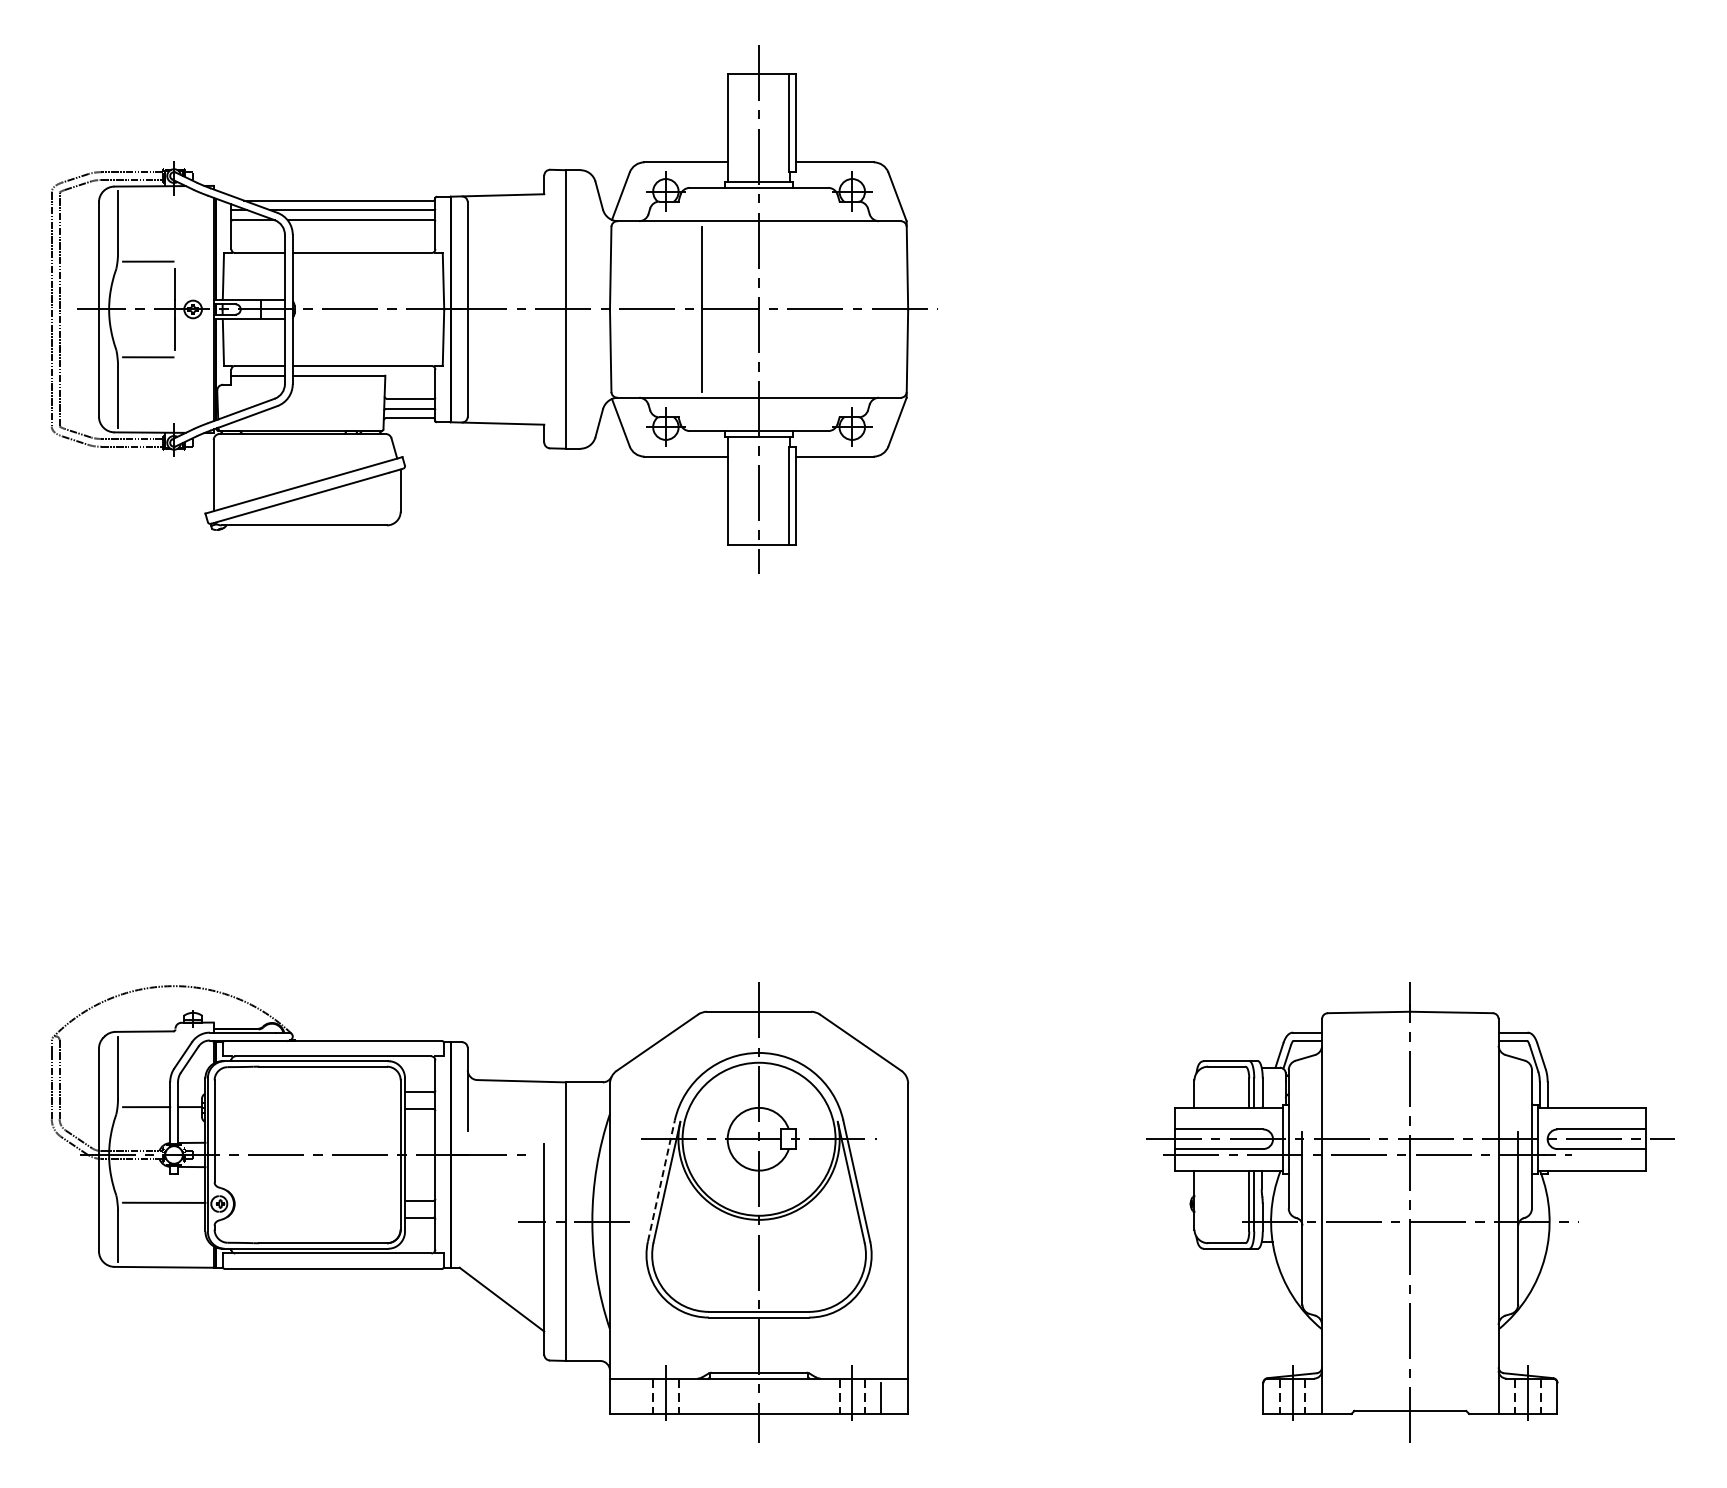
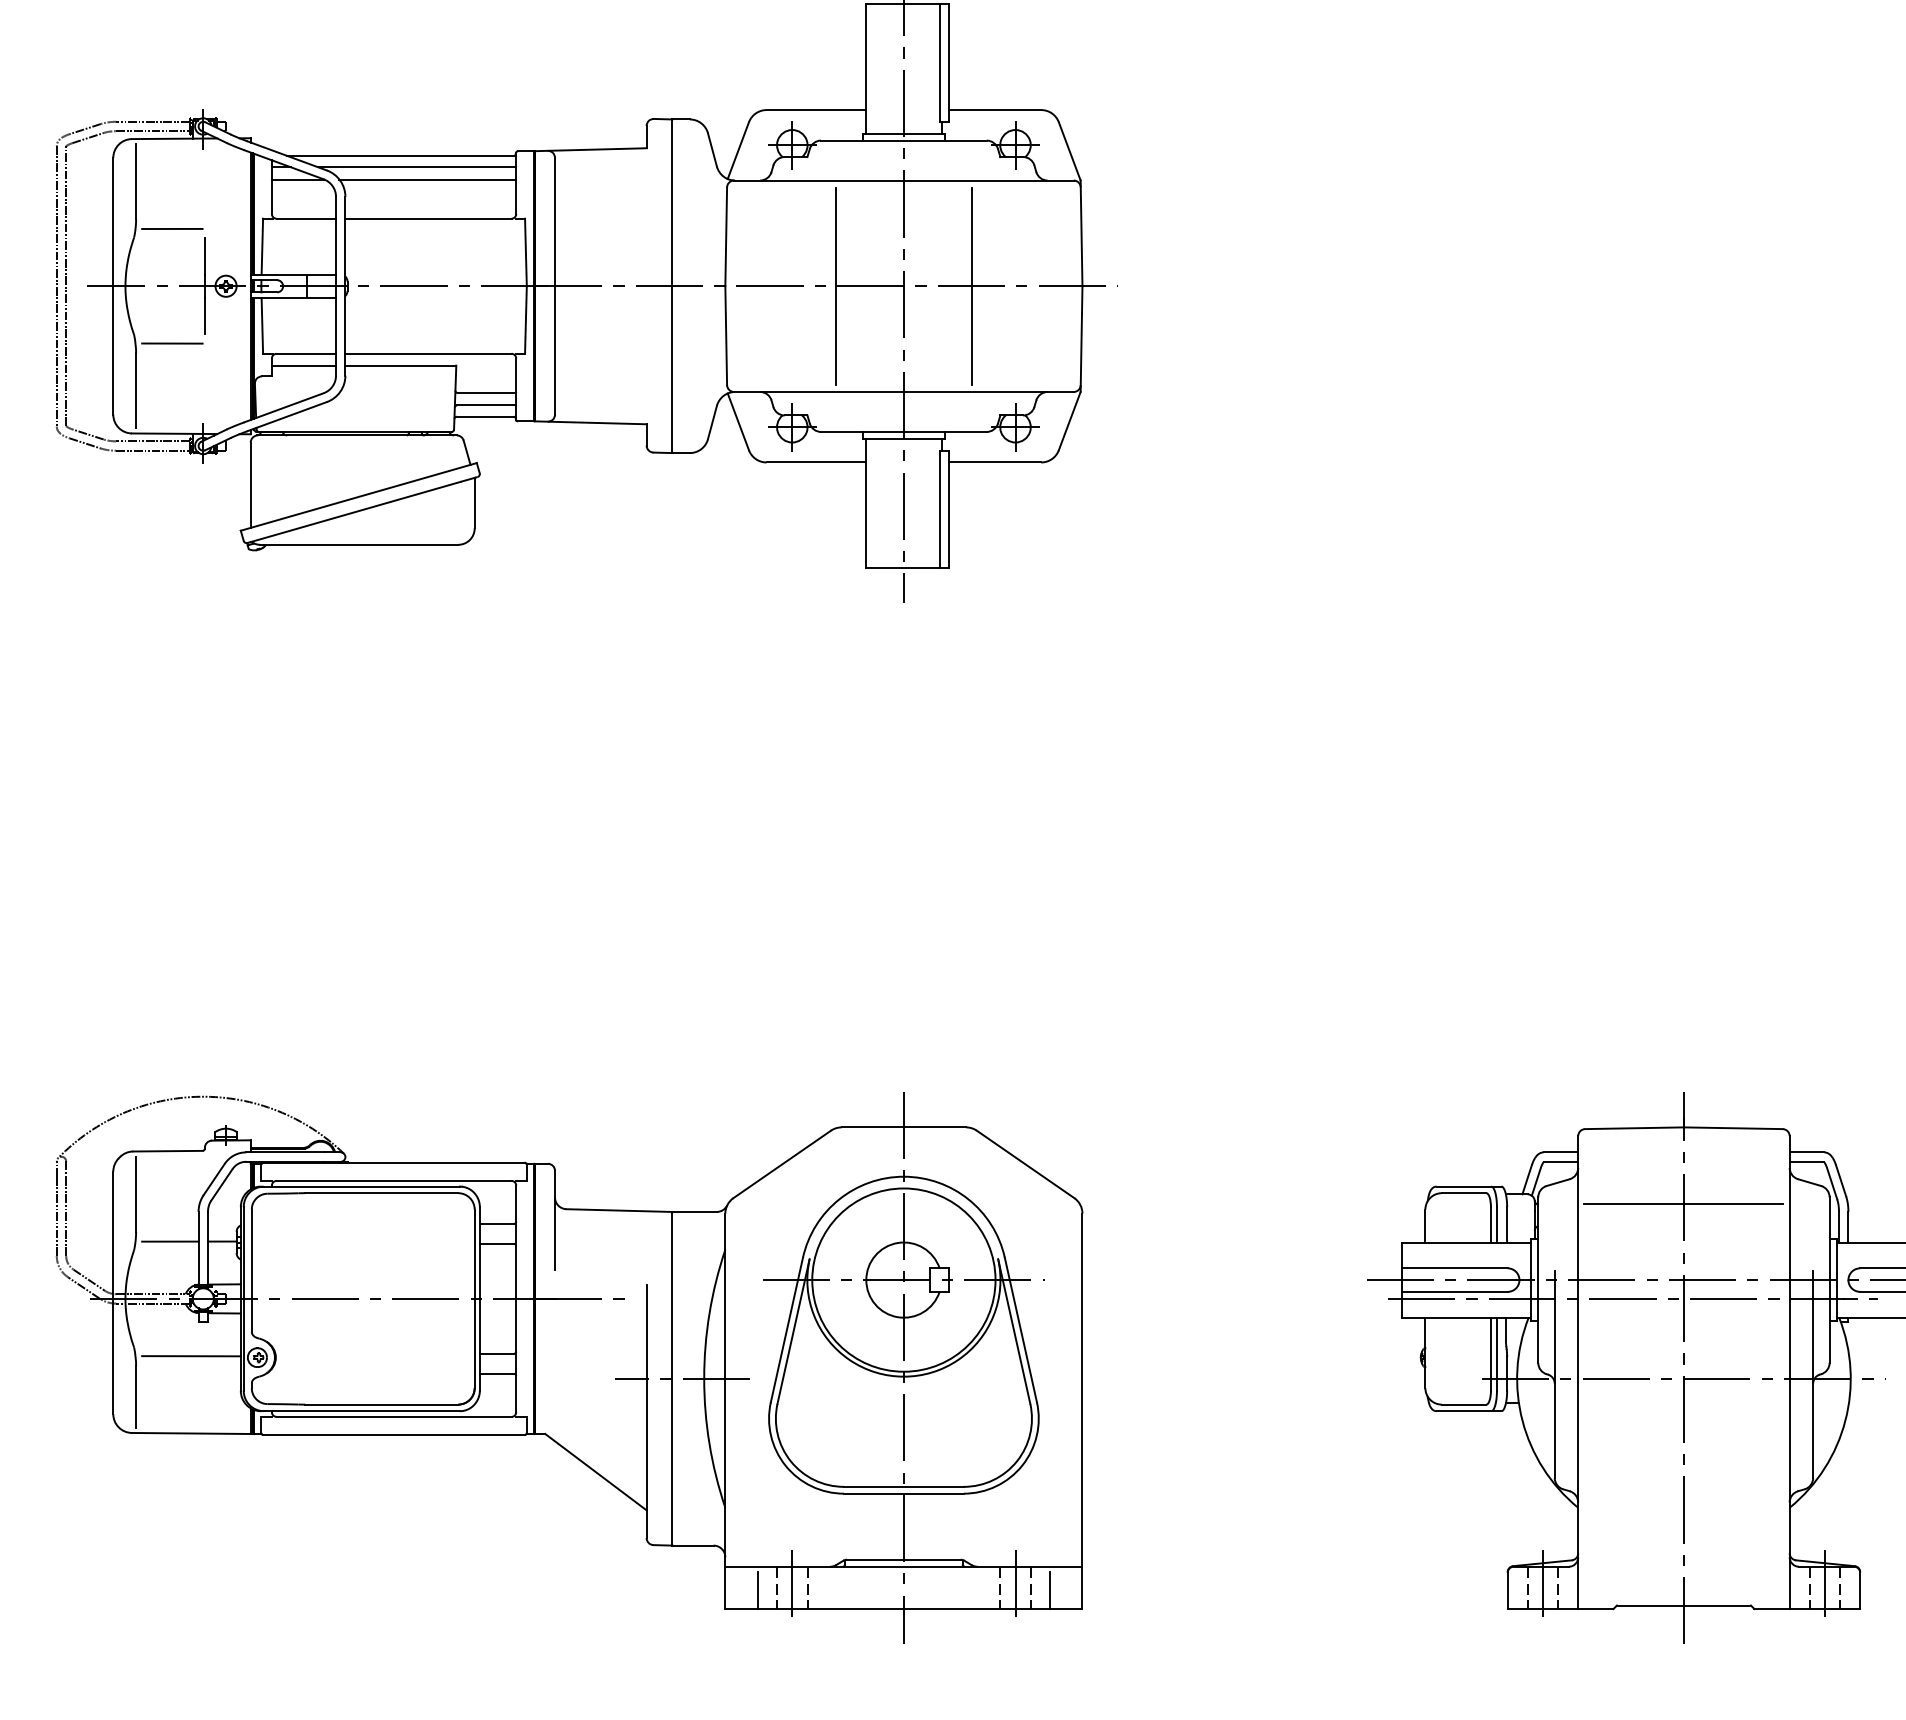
line: (815, 309) -> (971, 286), added
line: (1410, 1075) -> (1684, 1203), added
line: (661, 1181) -> (787, 1330), dashed -> solid
line: (637, 1397) -> (758, 1589), added

